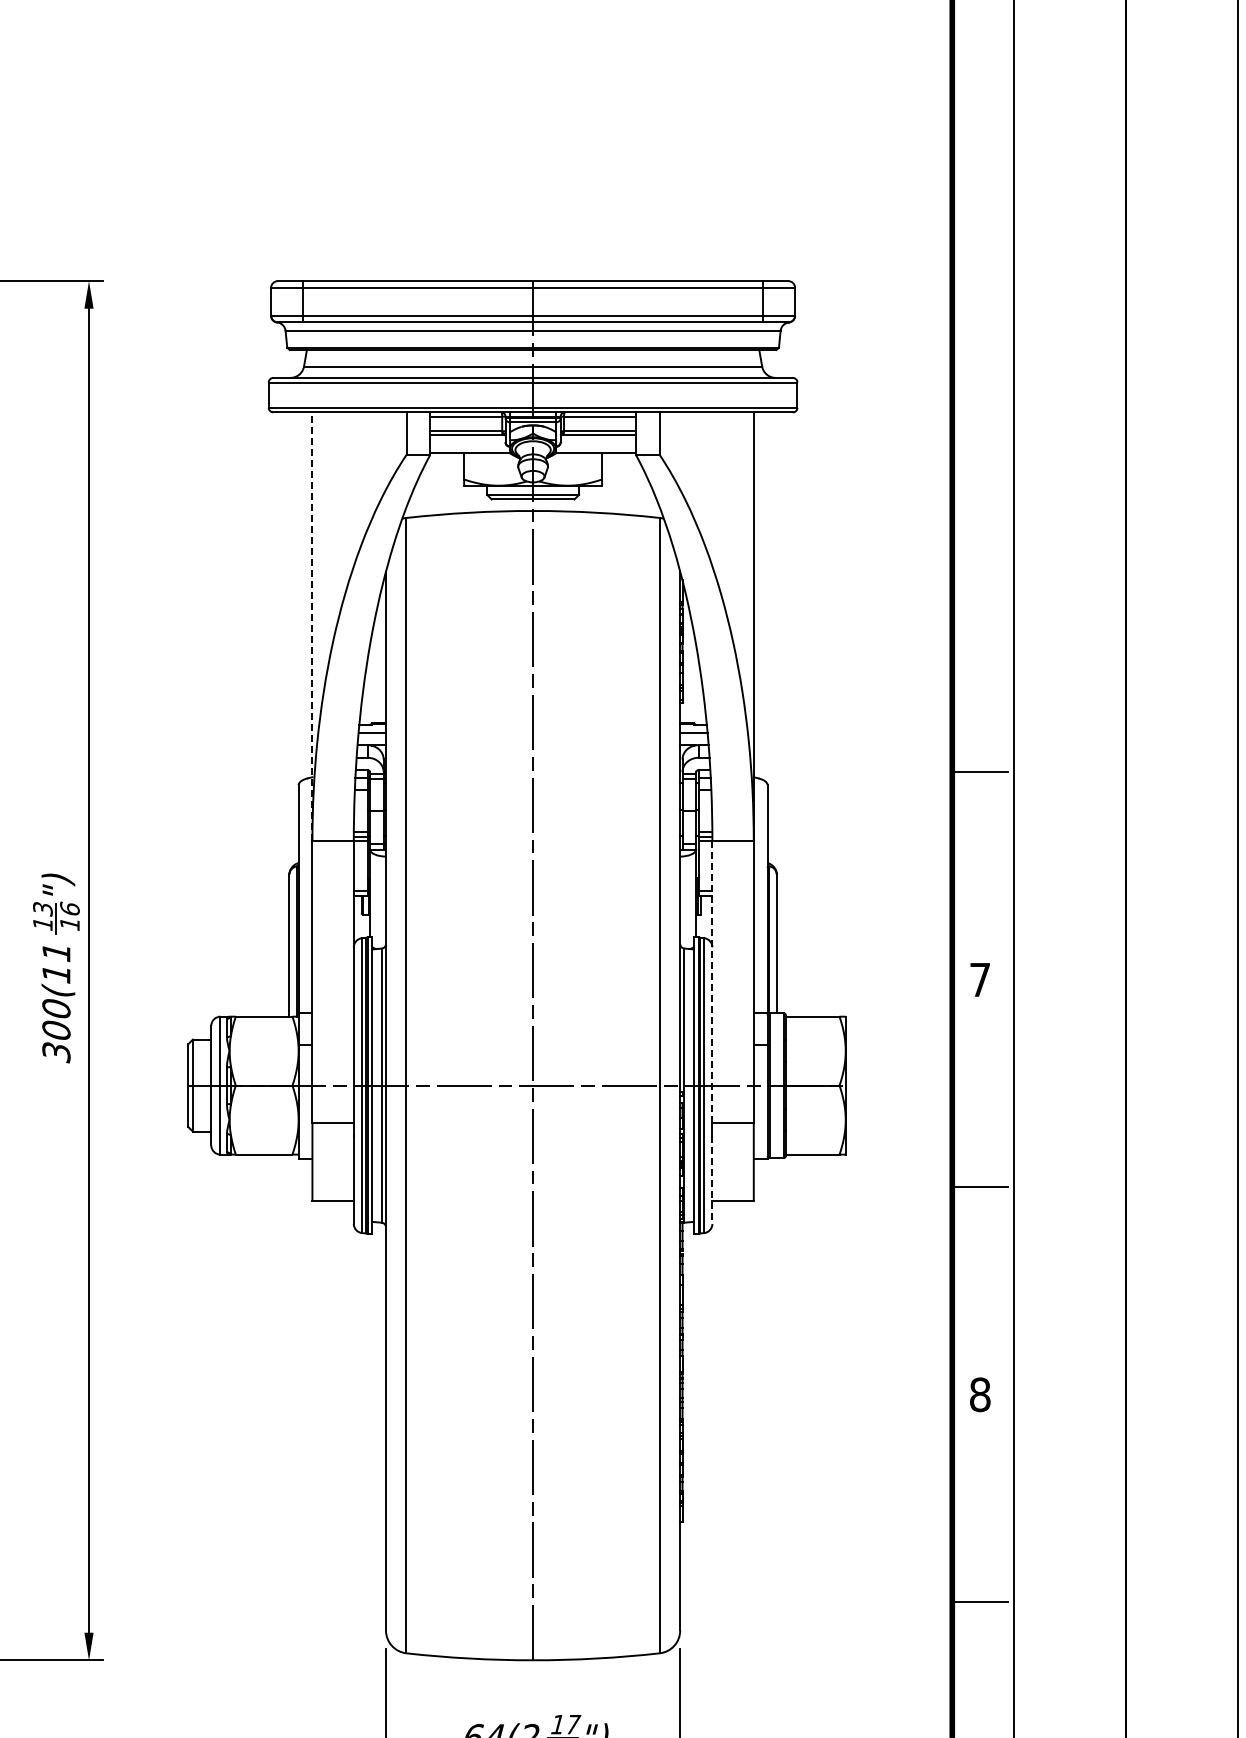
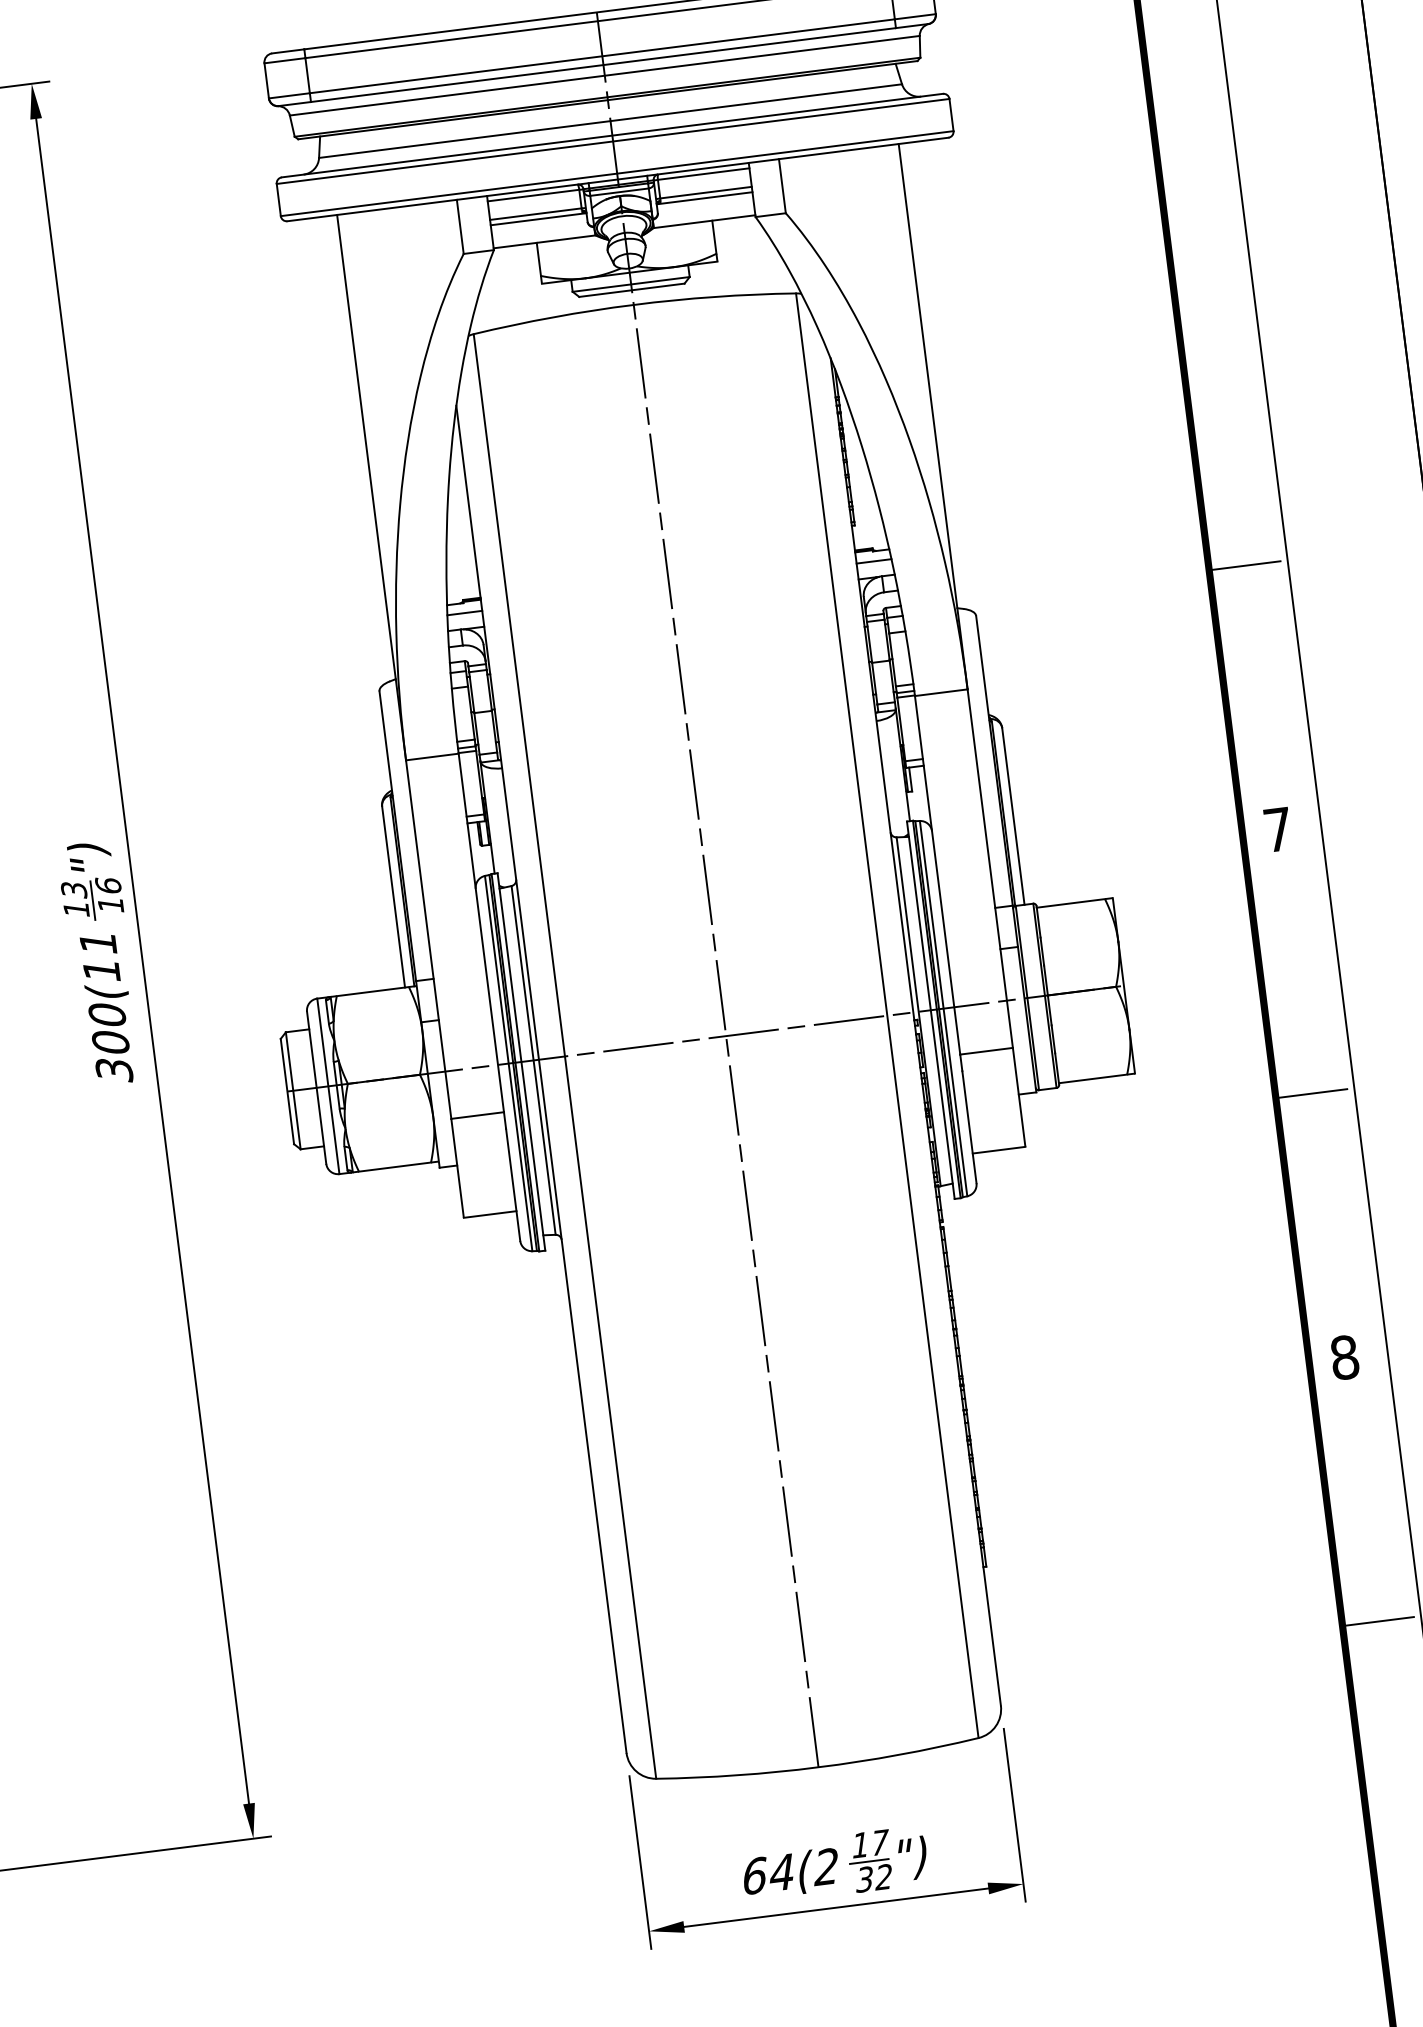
line: (312, 626) -> (371, 487), dashed -> solid
line: (712, 981) -> (937, 874), dashed -> solid
line: (712, 1180) -> (969, 1127), dashed -> solid

